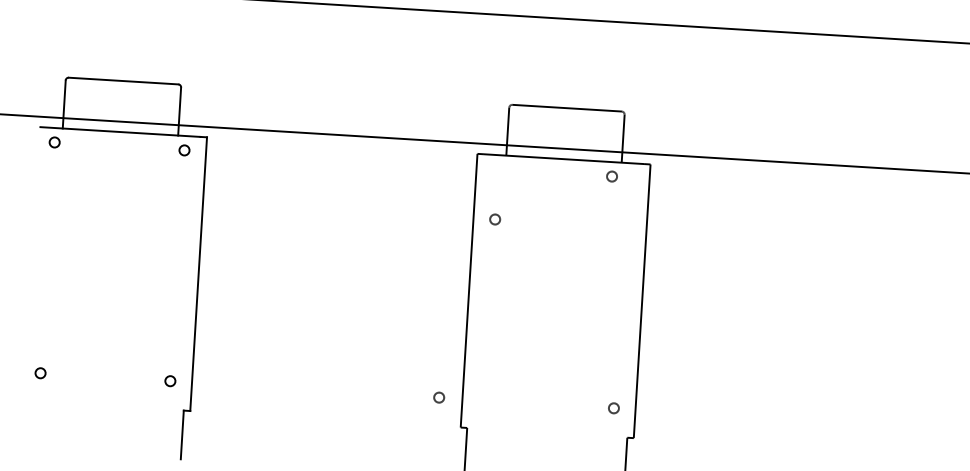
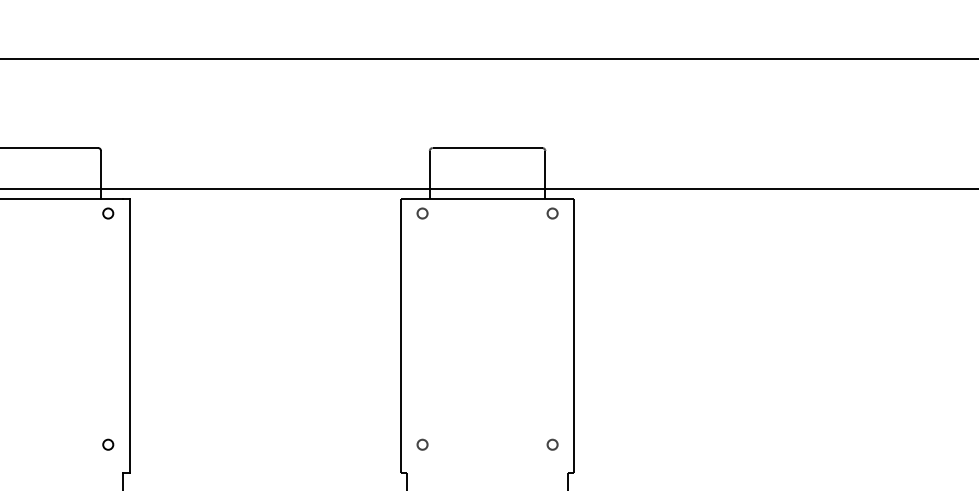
circle: (611, 176) -> (552, 213), moved
circle: (495, 219) -> (422, 213), moved
circle: (439, 397) -> (422, 444), moved

